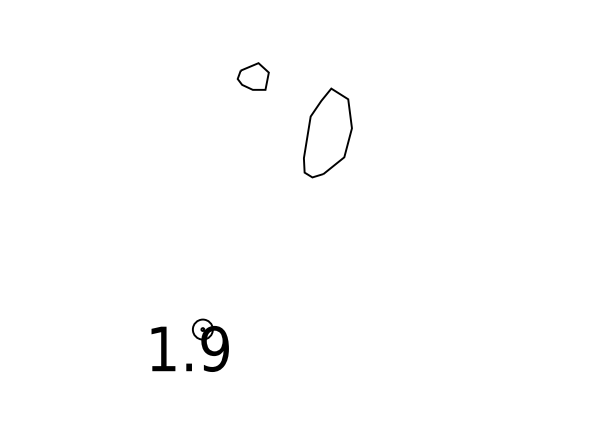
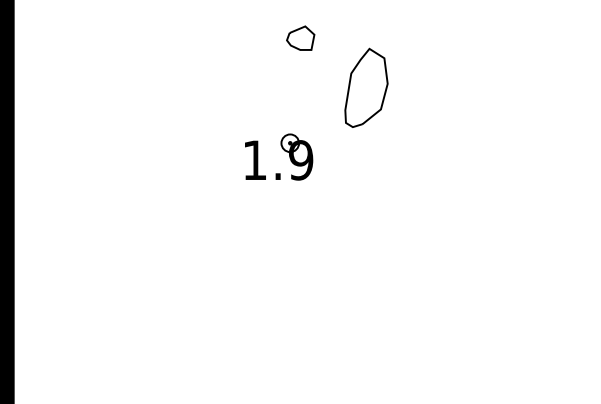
part: (196, 338) -> (284, 151), moved

